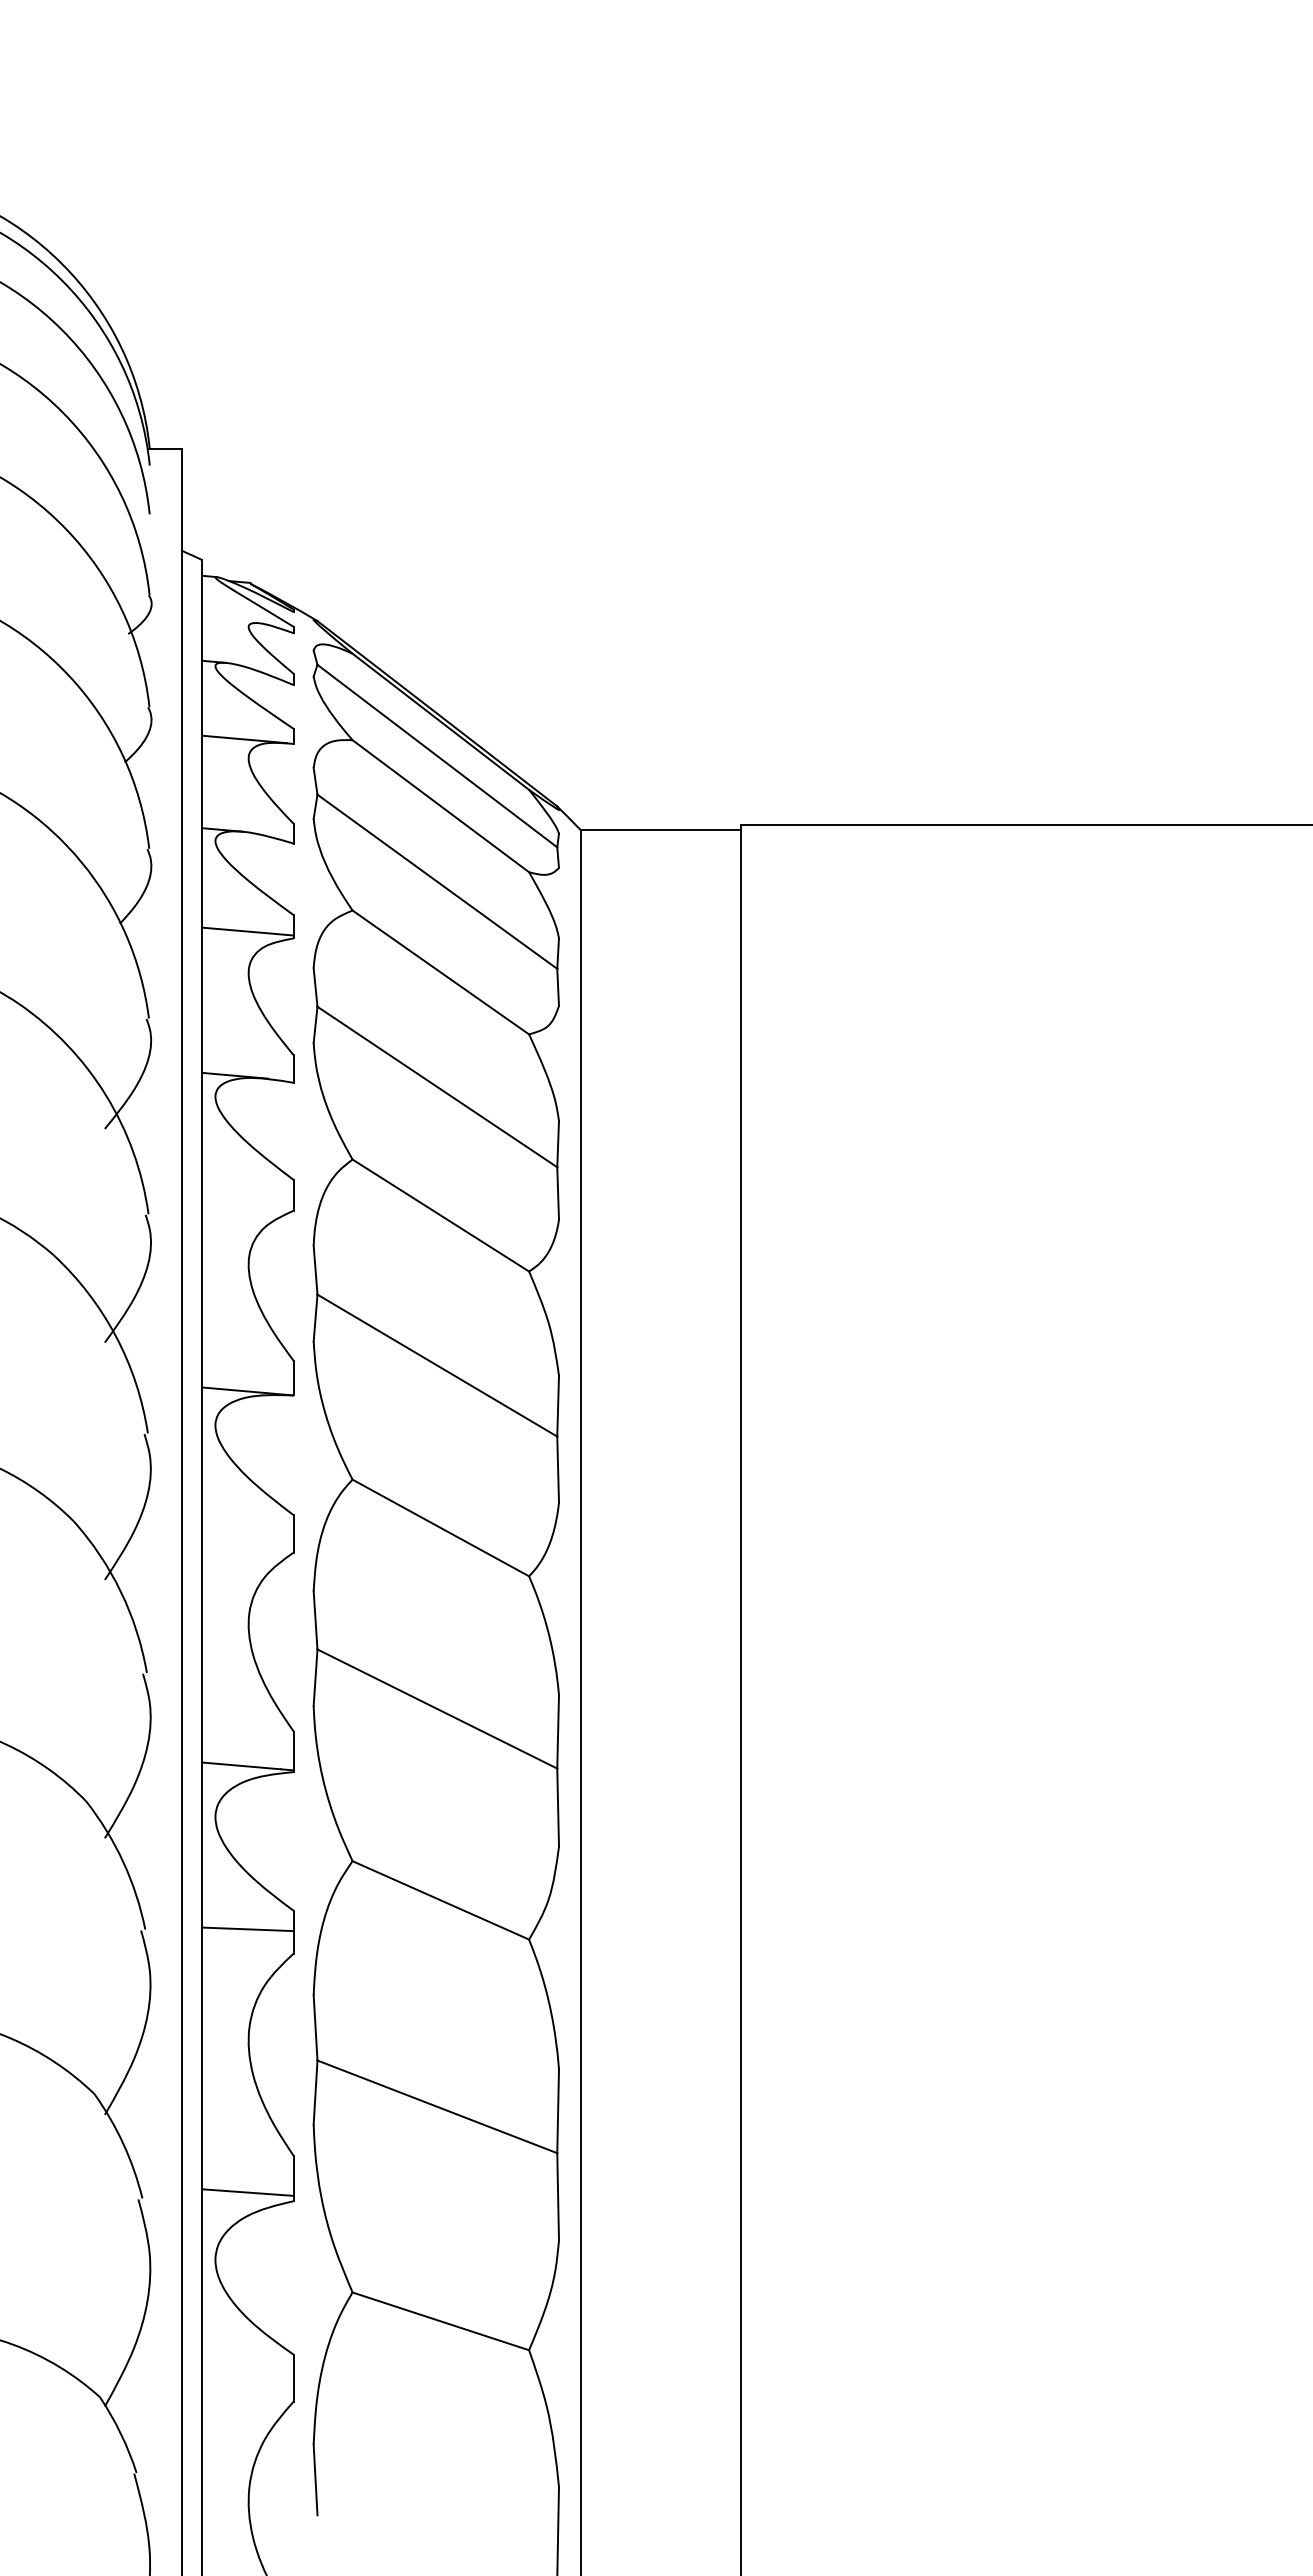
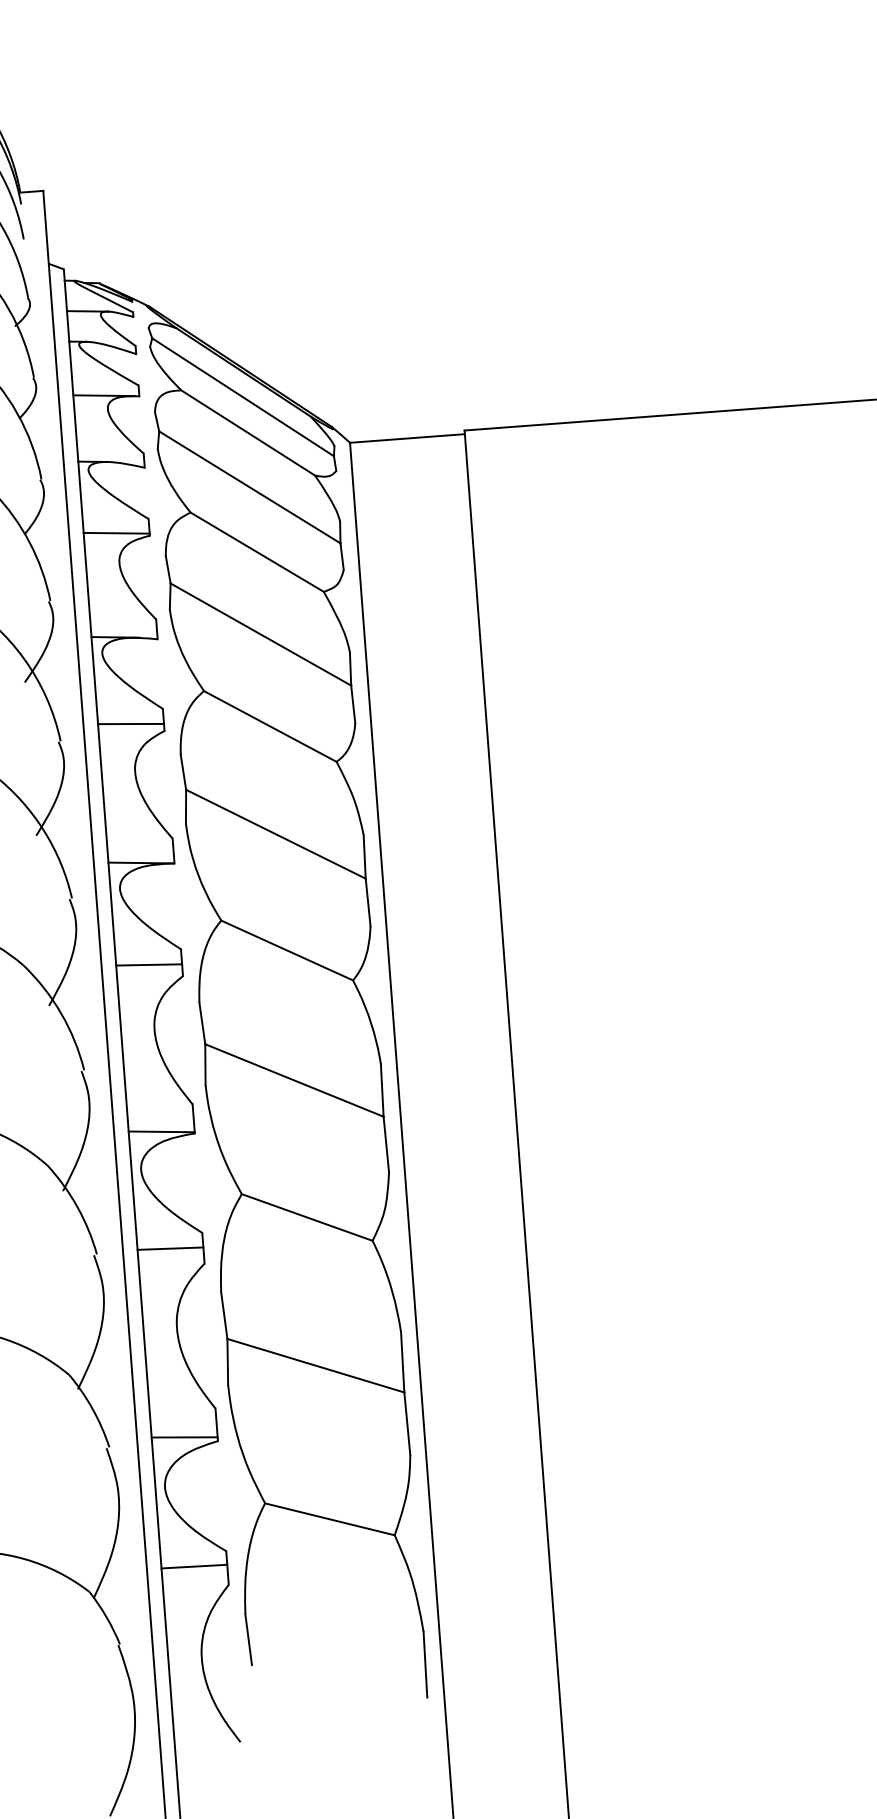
line: (231, 620) -> (88, 311), added
line: (247, 1197) -> (130, 723), added
line: (247, 1533) -> (148, 964), added
line: (247, 2372) -> (194, 1566), added

